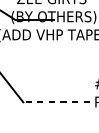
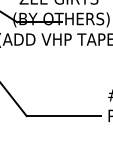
line: (56, 102) -> (64, 116), dashed -> solid

